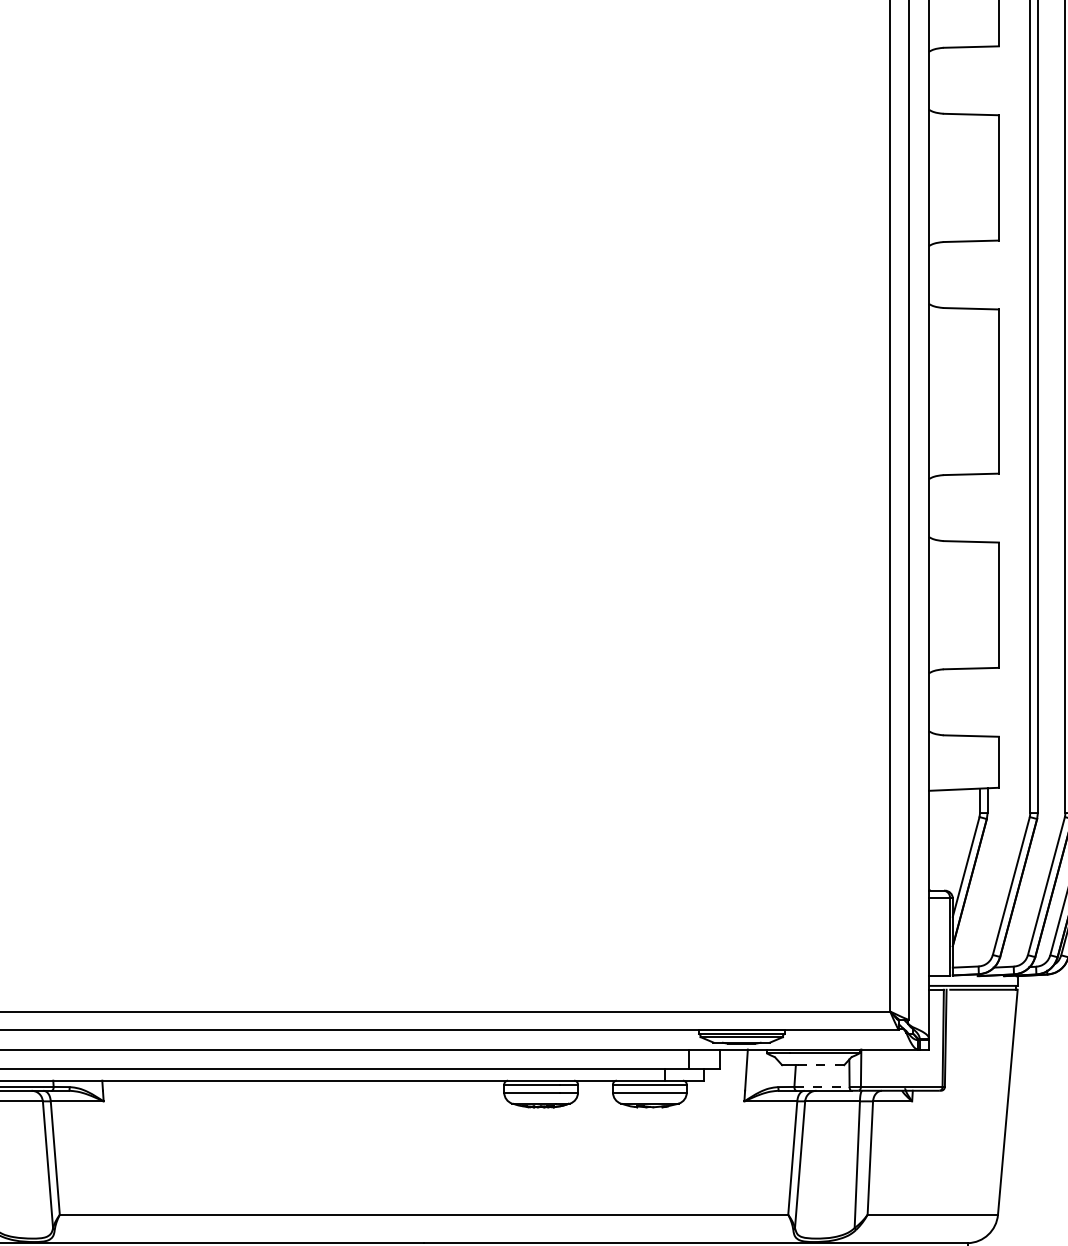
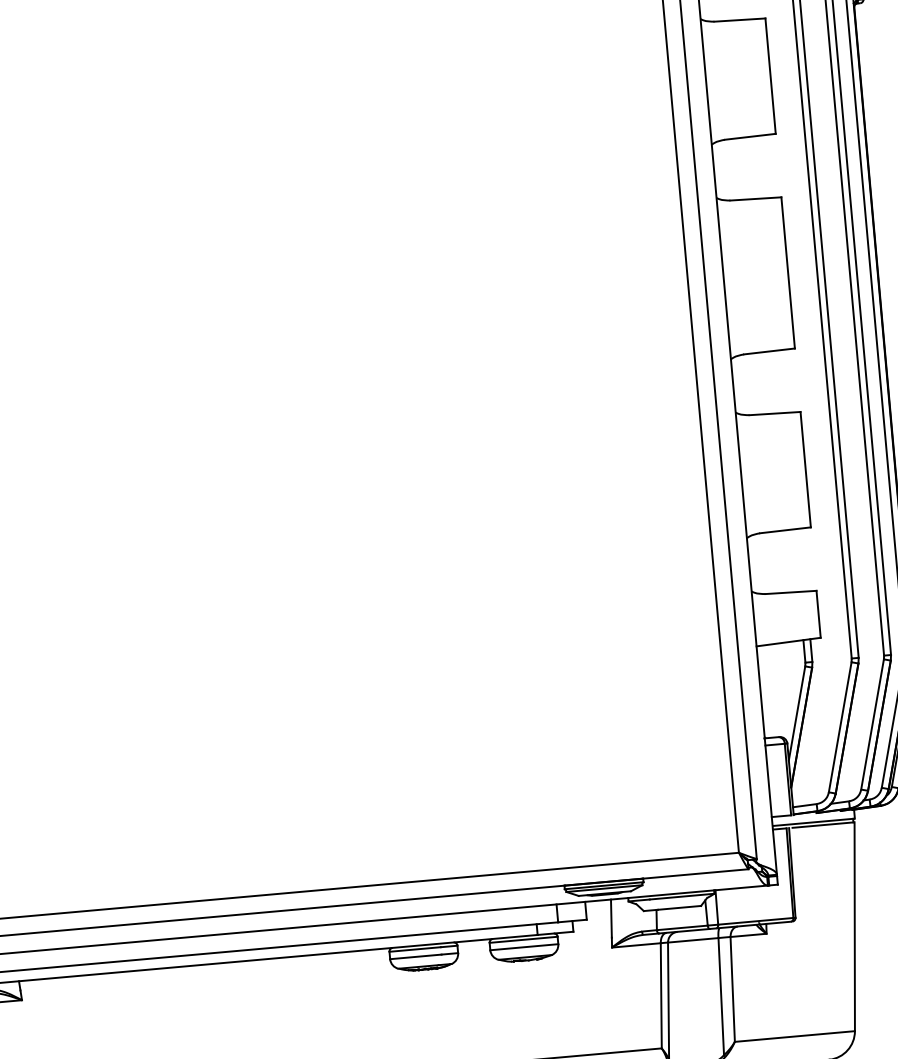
line: (821, 1065) -> (680, 908), dashed -> solid
line: (821, 1086) -> (681, 927), dashed -> solid

